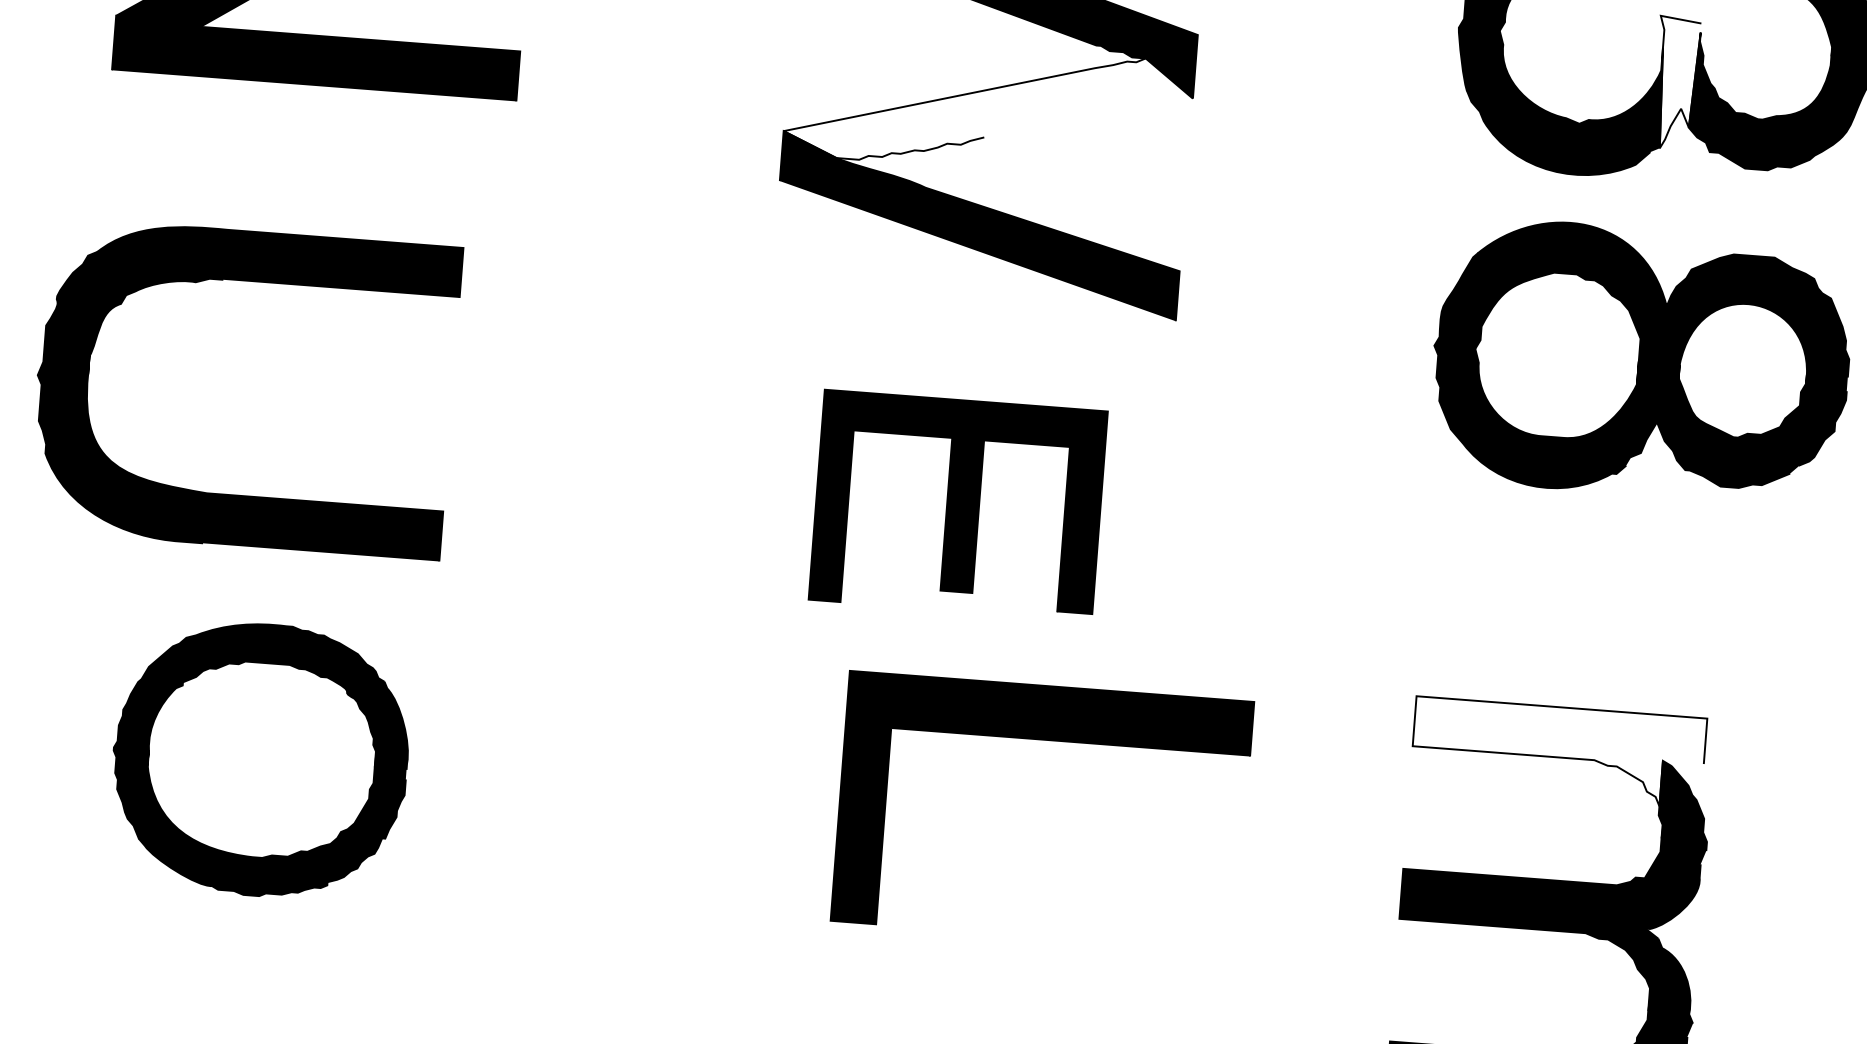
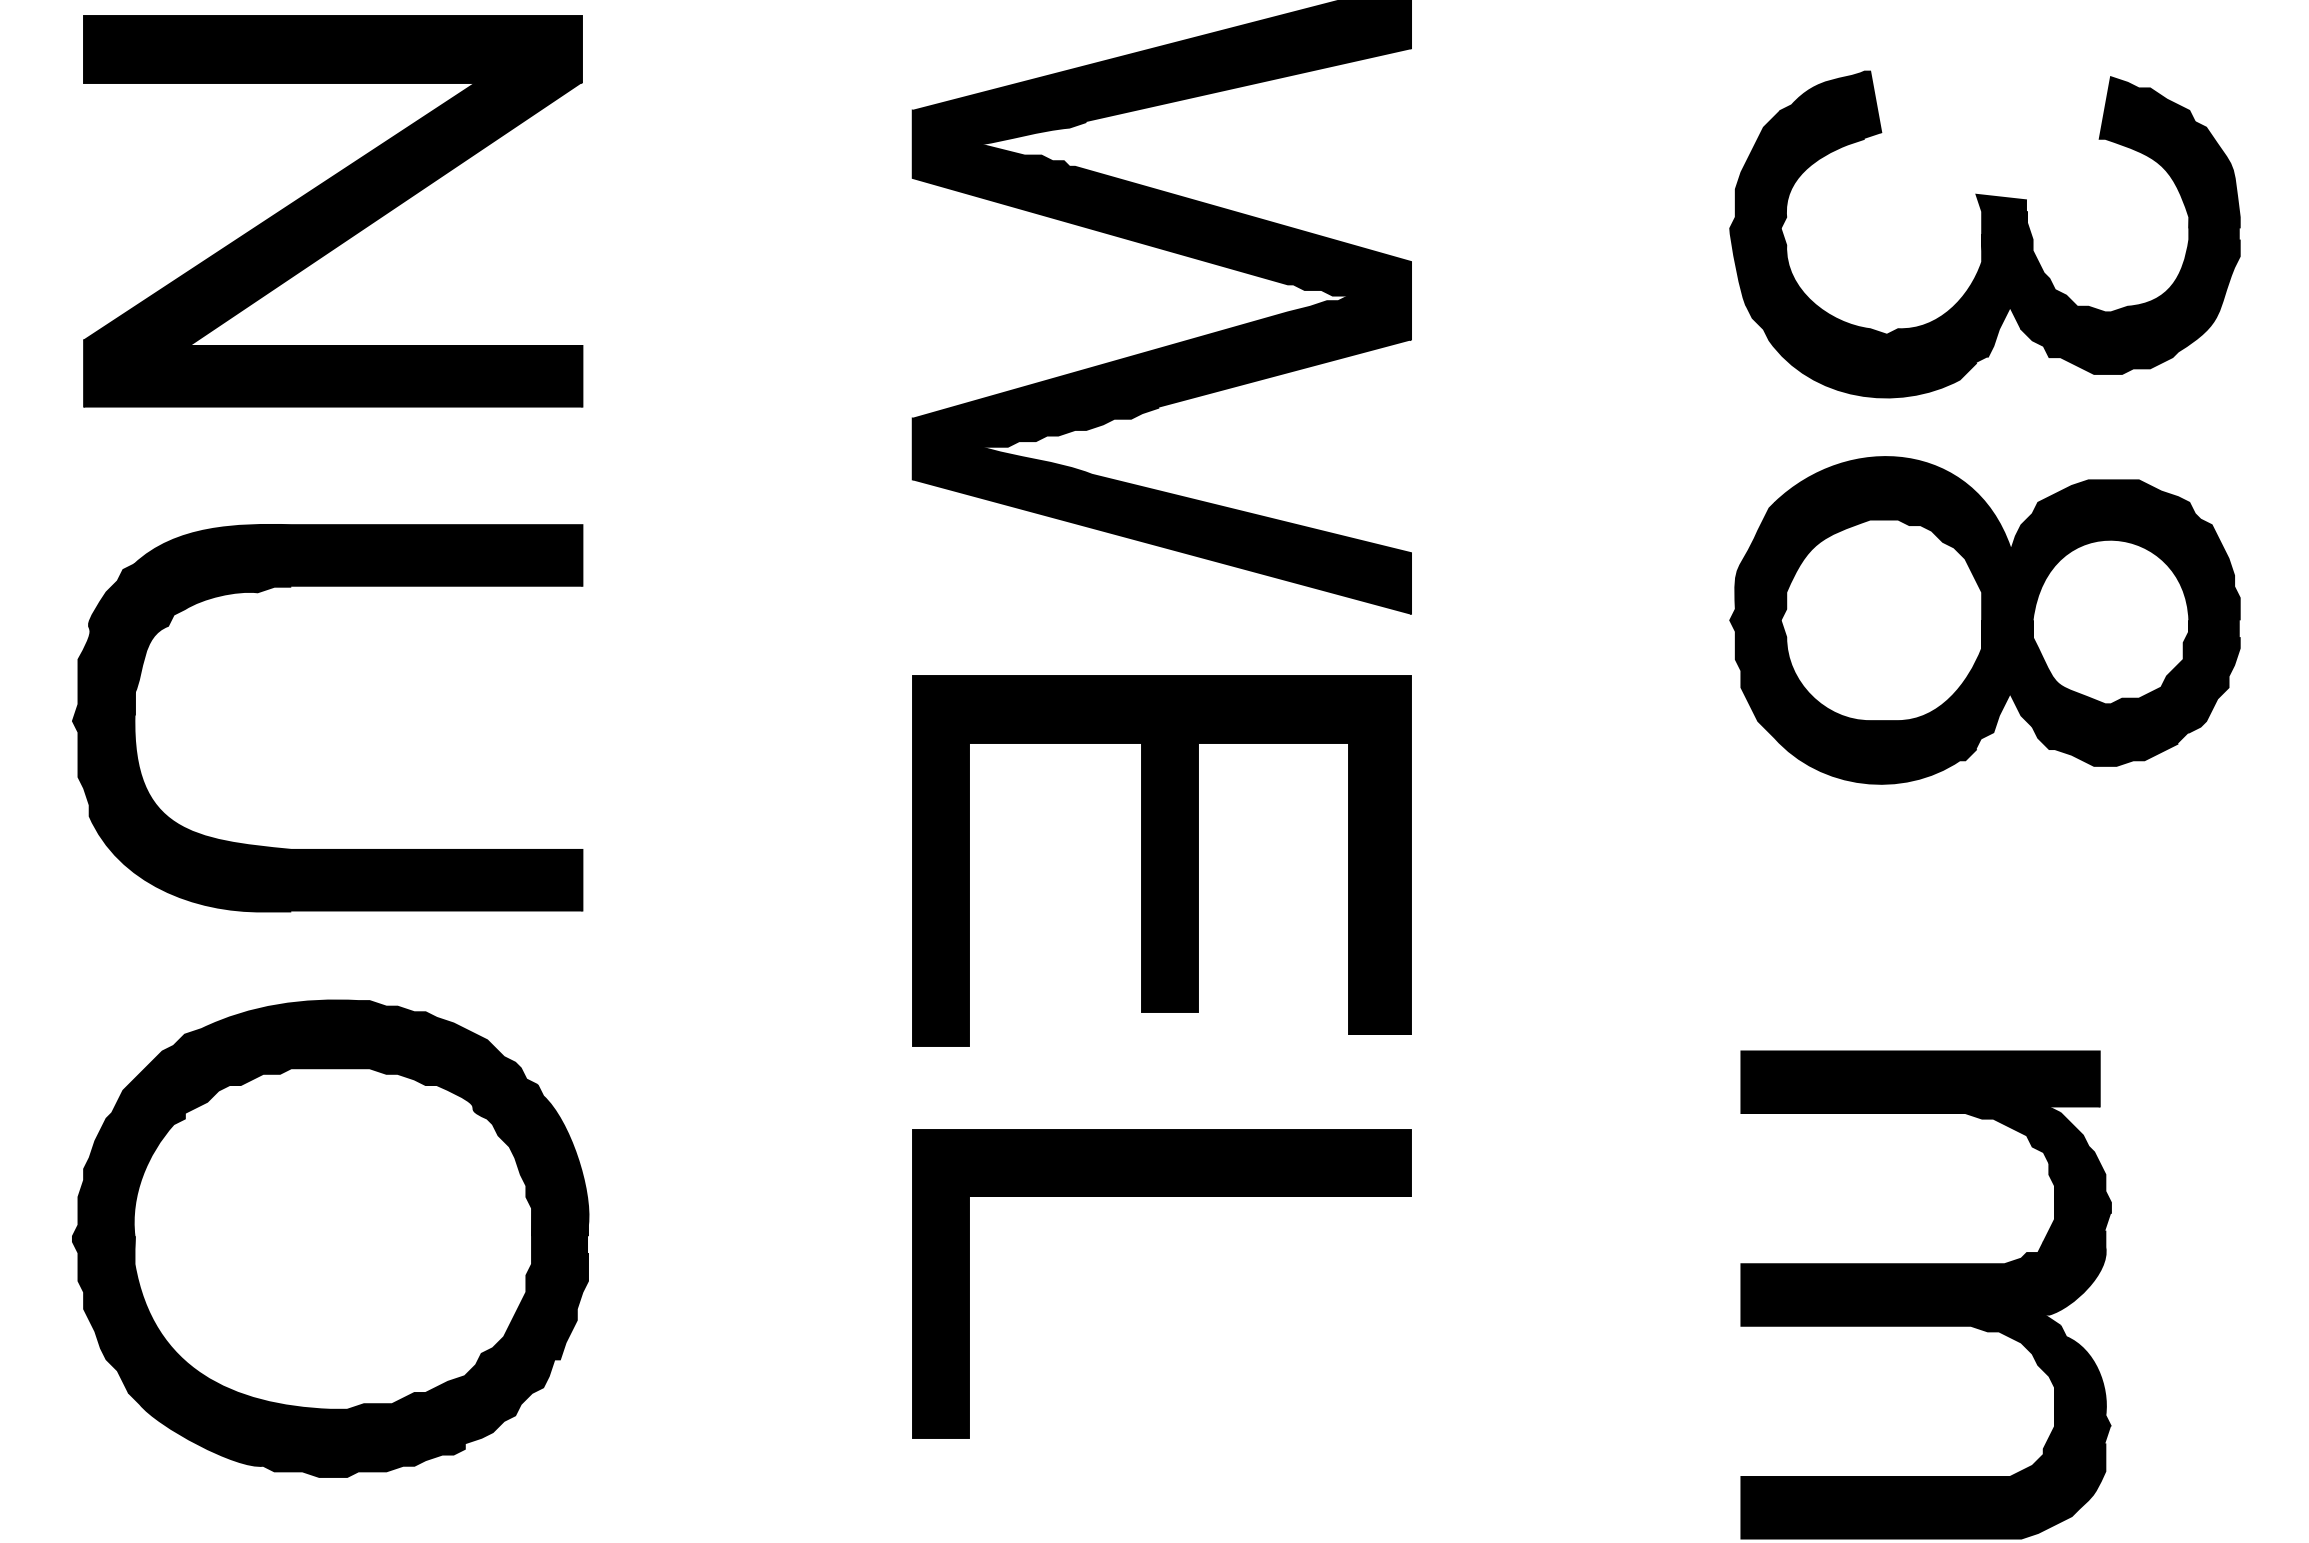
fill: (1676, 82) -> (2001, 275), added
fill: (988, 107) -> (1161, 370), added
part: (236, 495) -> (327, 849), moved
part: (957, 505) -> (1161, 860), size x1.43
part: (1047, 740) -> (1161, 1196), moved
fill: (1558, 752) -> (1920, 1107), added
part: (260, 759) -> (330, 1238), size x1.43

